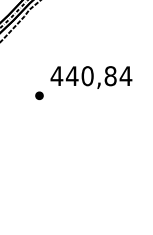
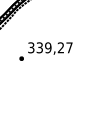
text: (89, 75) -> (49, 47), 440,84 -> 339,27

